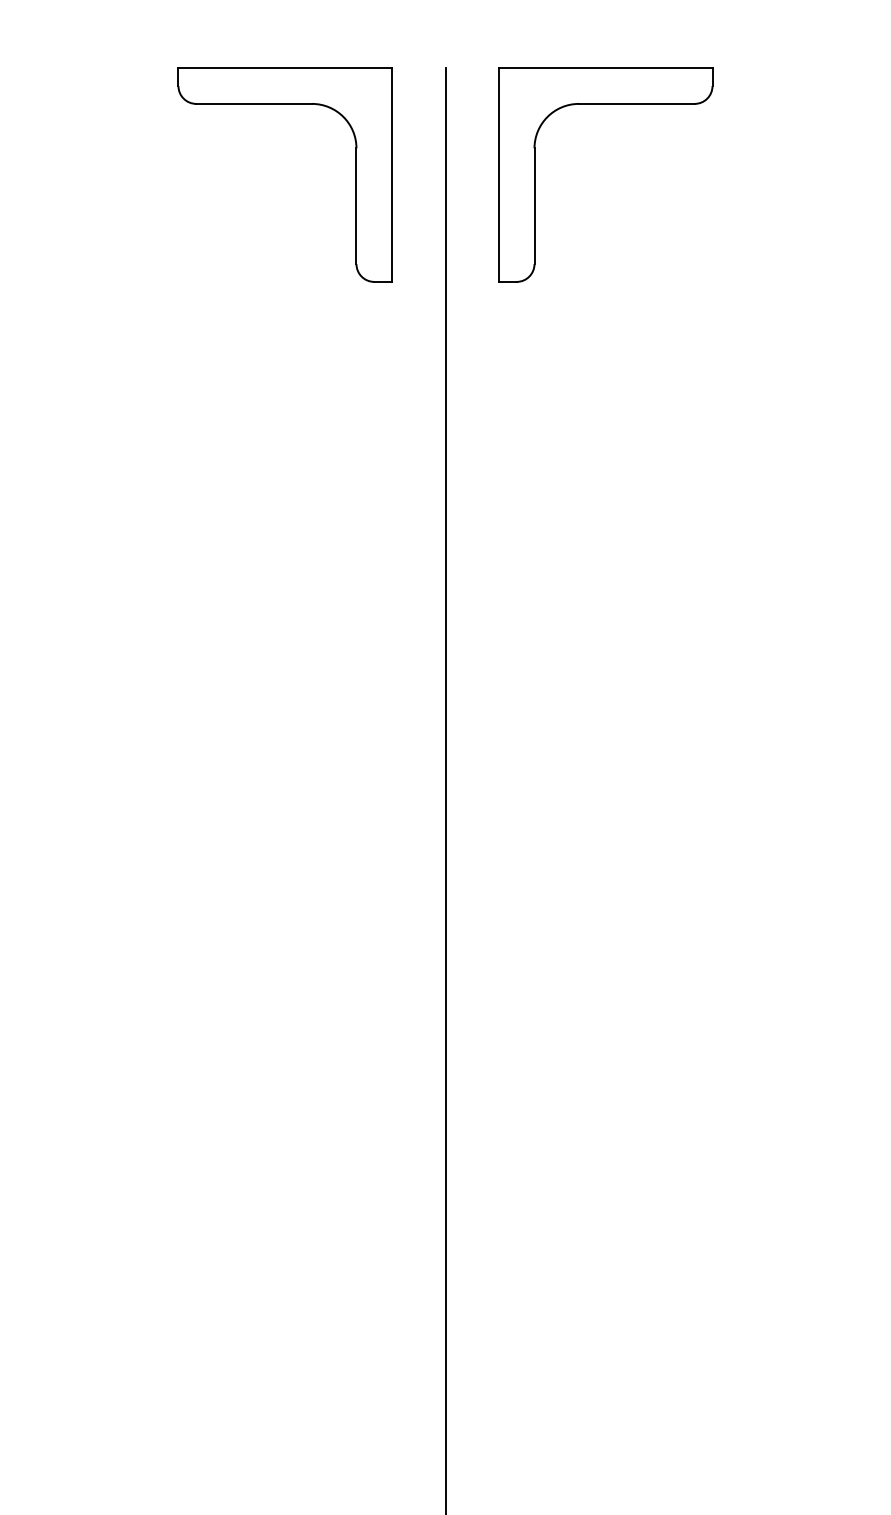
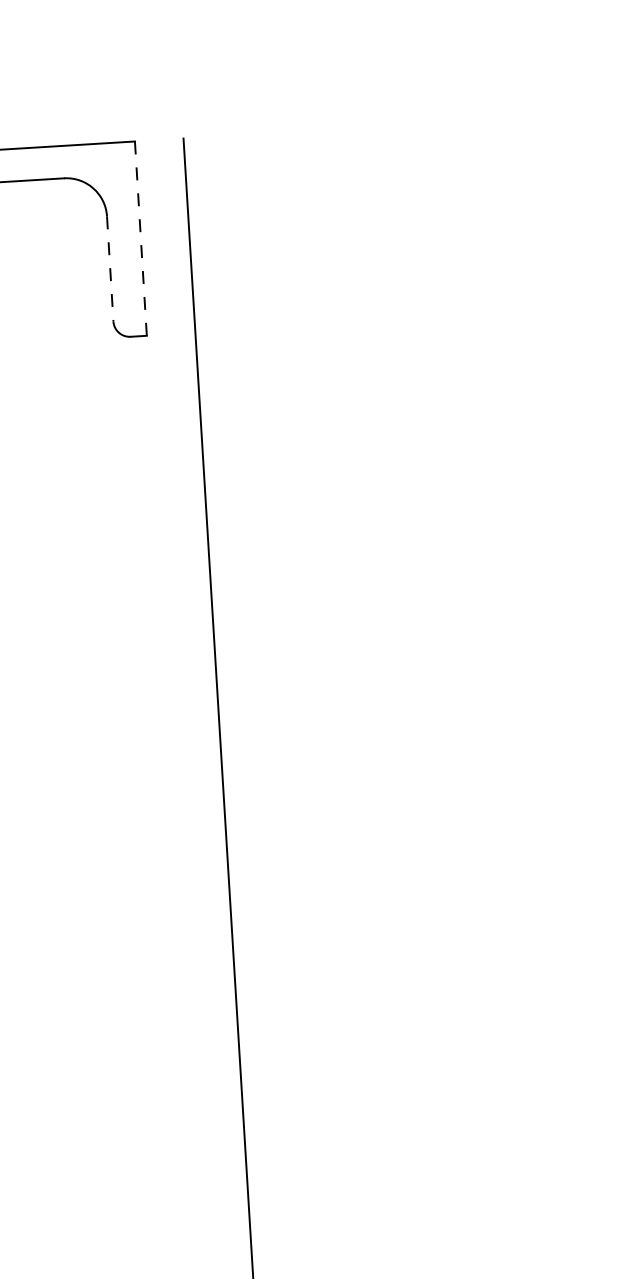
part: (605, 104) -> (331, 162), removed
line: (392, 175) -> (141, 238), solid -> dashed
line: (356, 206) -> (110, 269), solid -> dashed

